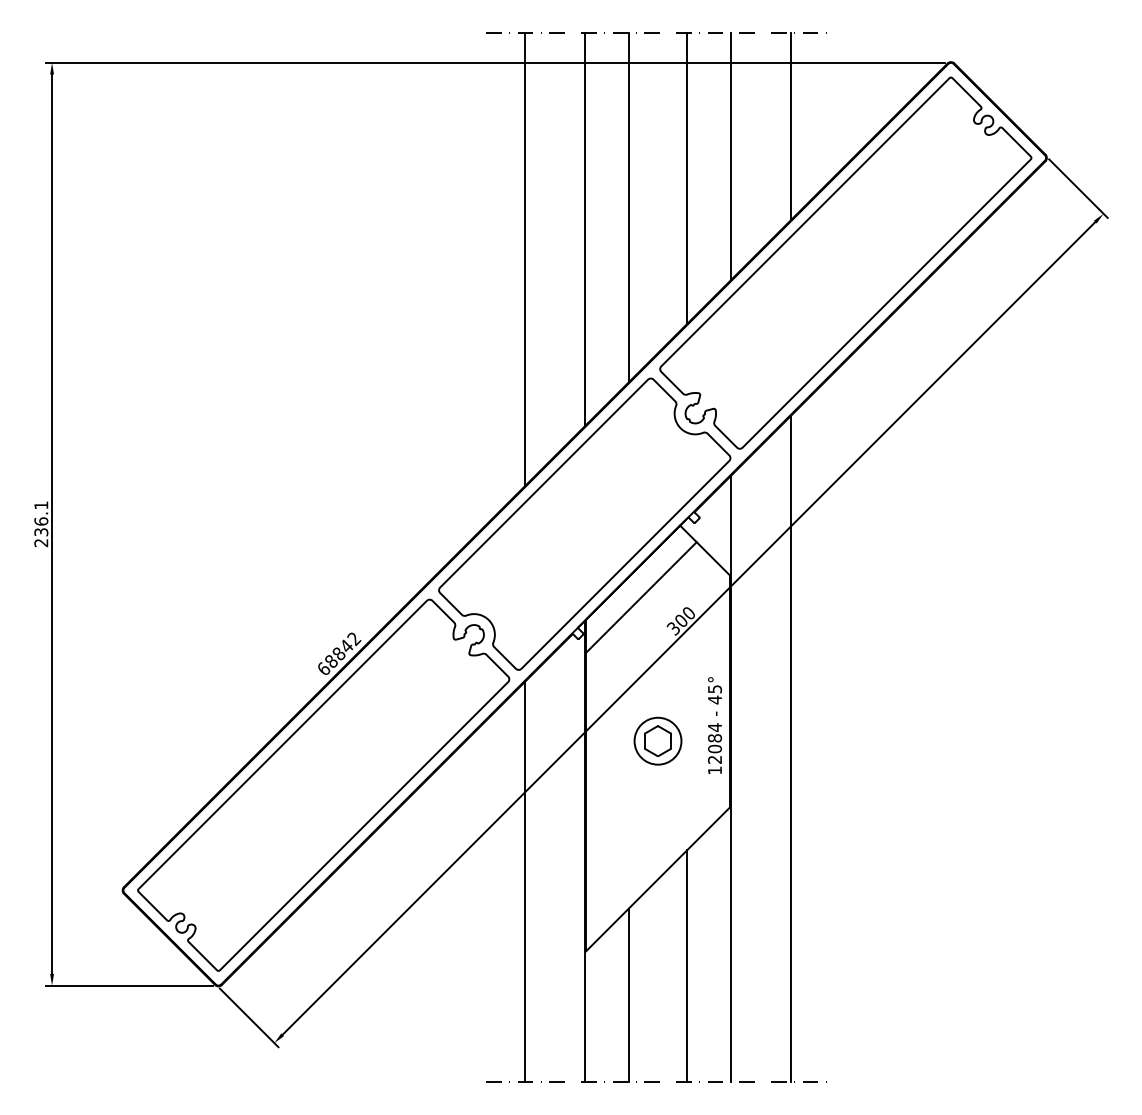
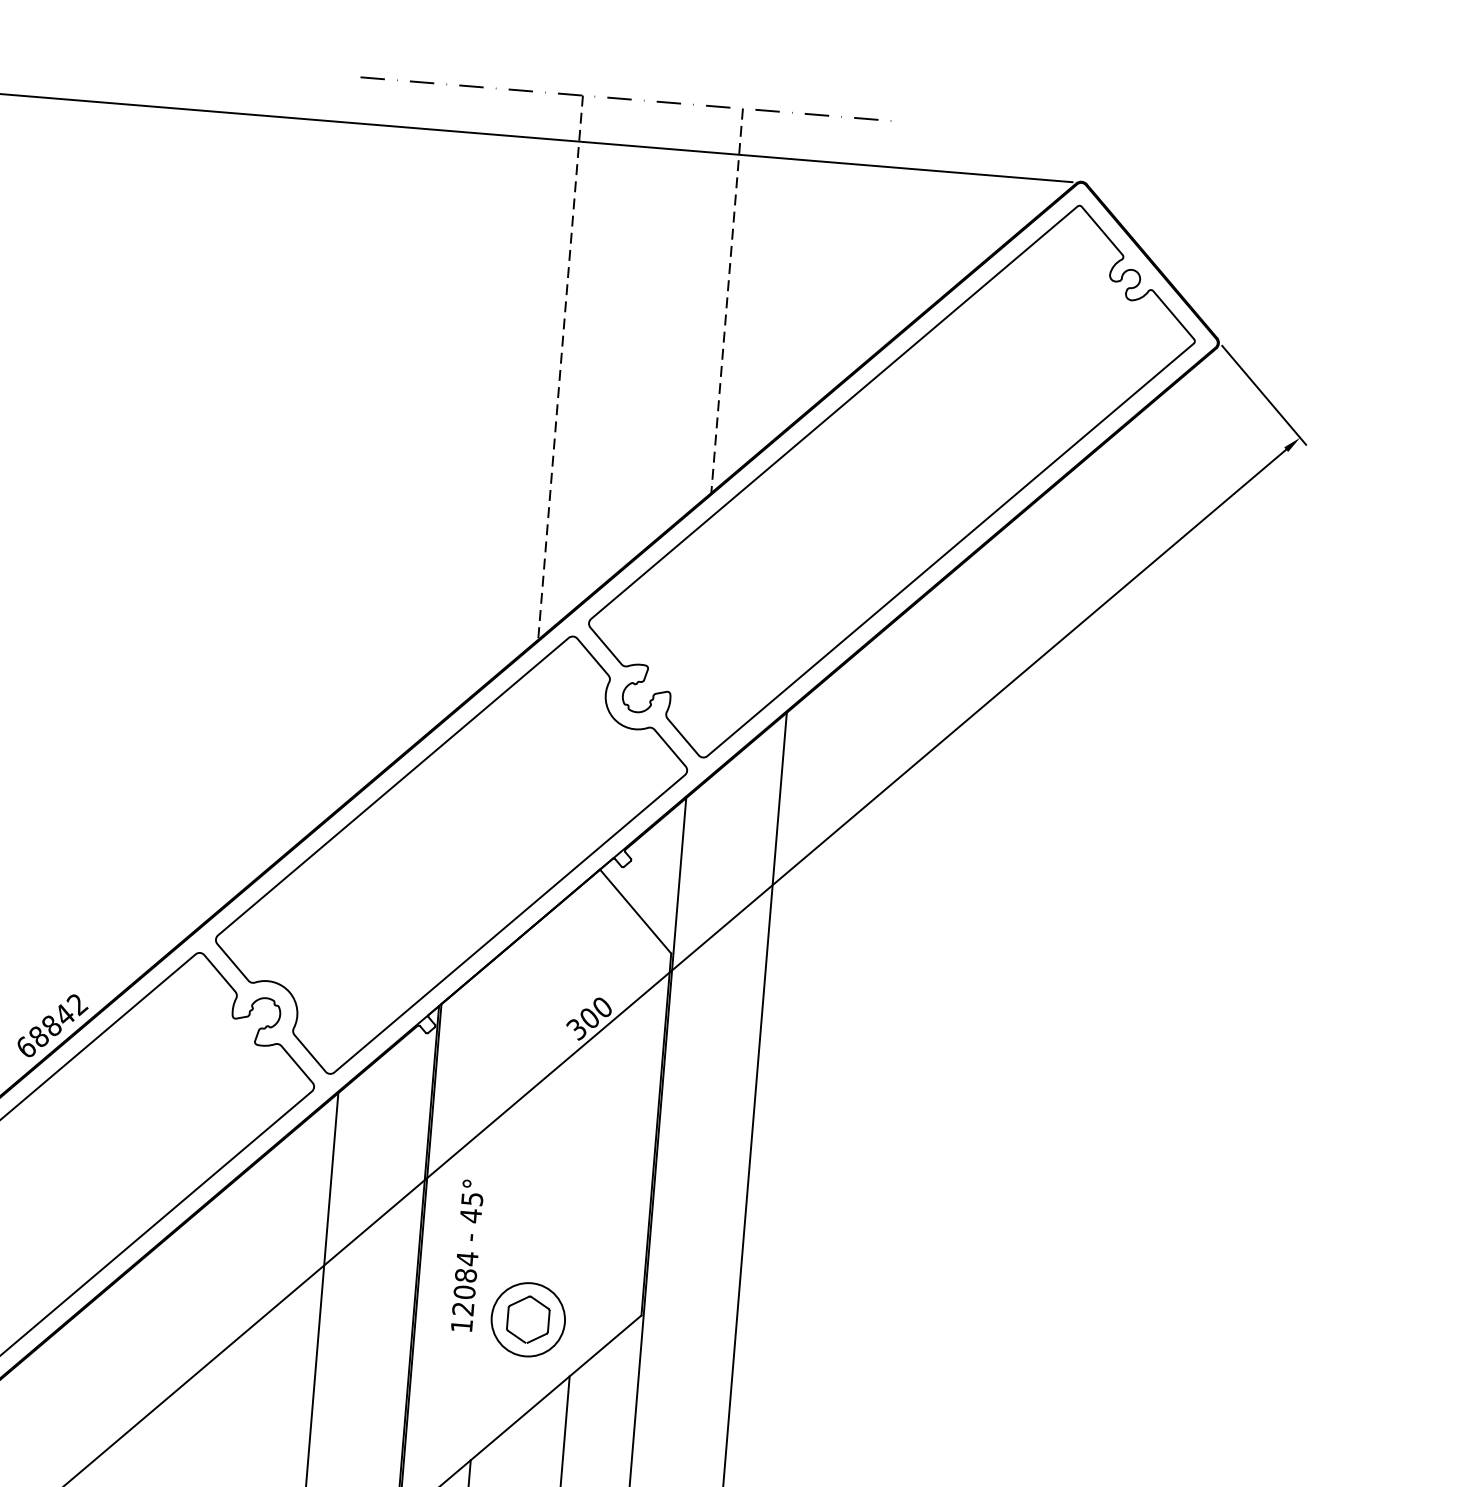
line: (790, 126) -> (823, 261), removed
line: (731, 157) -> (727, 302), solid -> dashed
line: (687, 178) -> (656, 329), removed
line: (628, 207) -> (560, 367), solid -> dashed
line: (584, 229) -> (488, 395), removed
line: (525, 259) -> (393, 434), removed
line: (641, 597) -> (530, 976), removed
text: (714, 725) -> (466, 1255), moved
part: (657, 740) -> (527, 1318), moved

